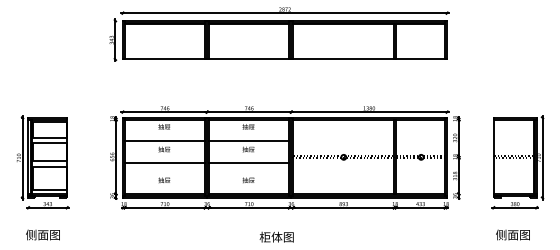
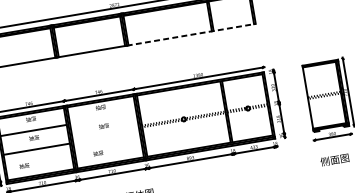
line: (369, 59) -> (191, 34), solid -> dashed
line: (249, 140) -> (103, 118), removed
line: (249, 163) -> (106, 137), removed
text: (164, 180) -> (24, 166), moved
text: (248, 180) -> (98, 153), moved

